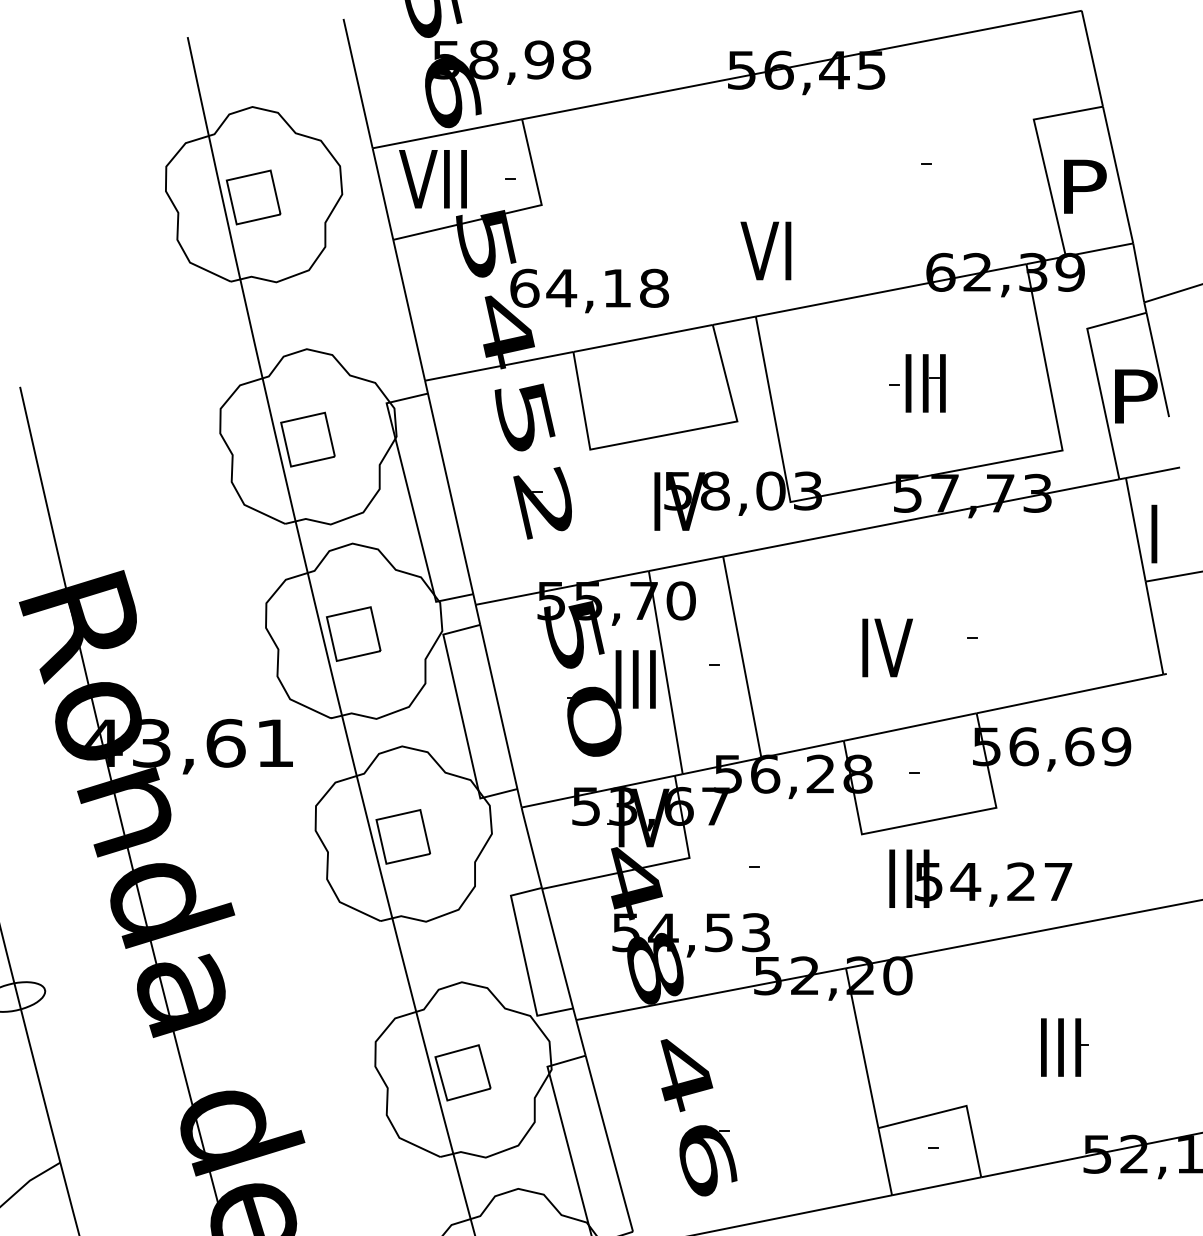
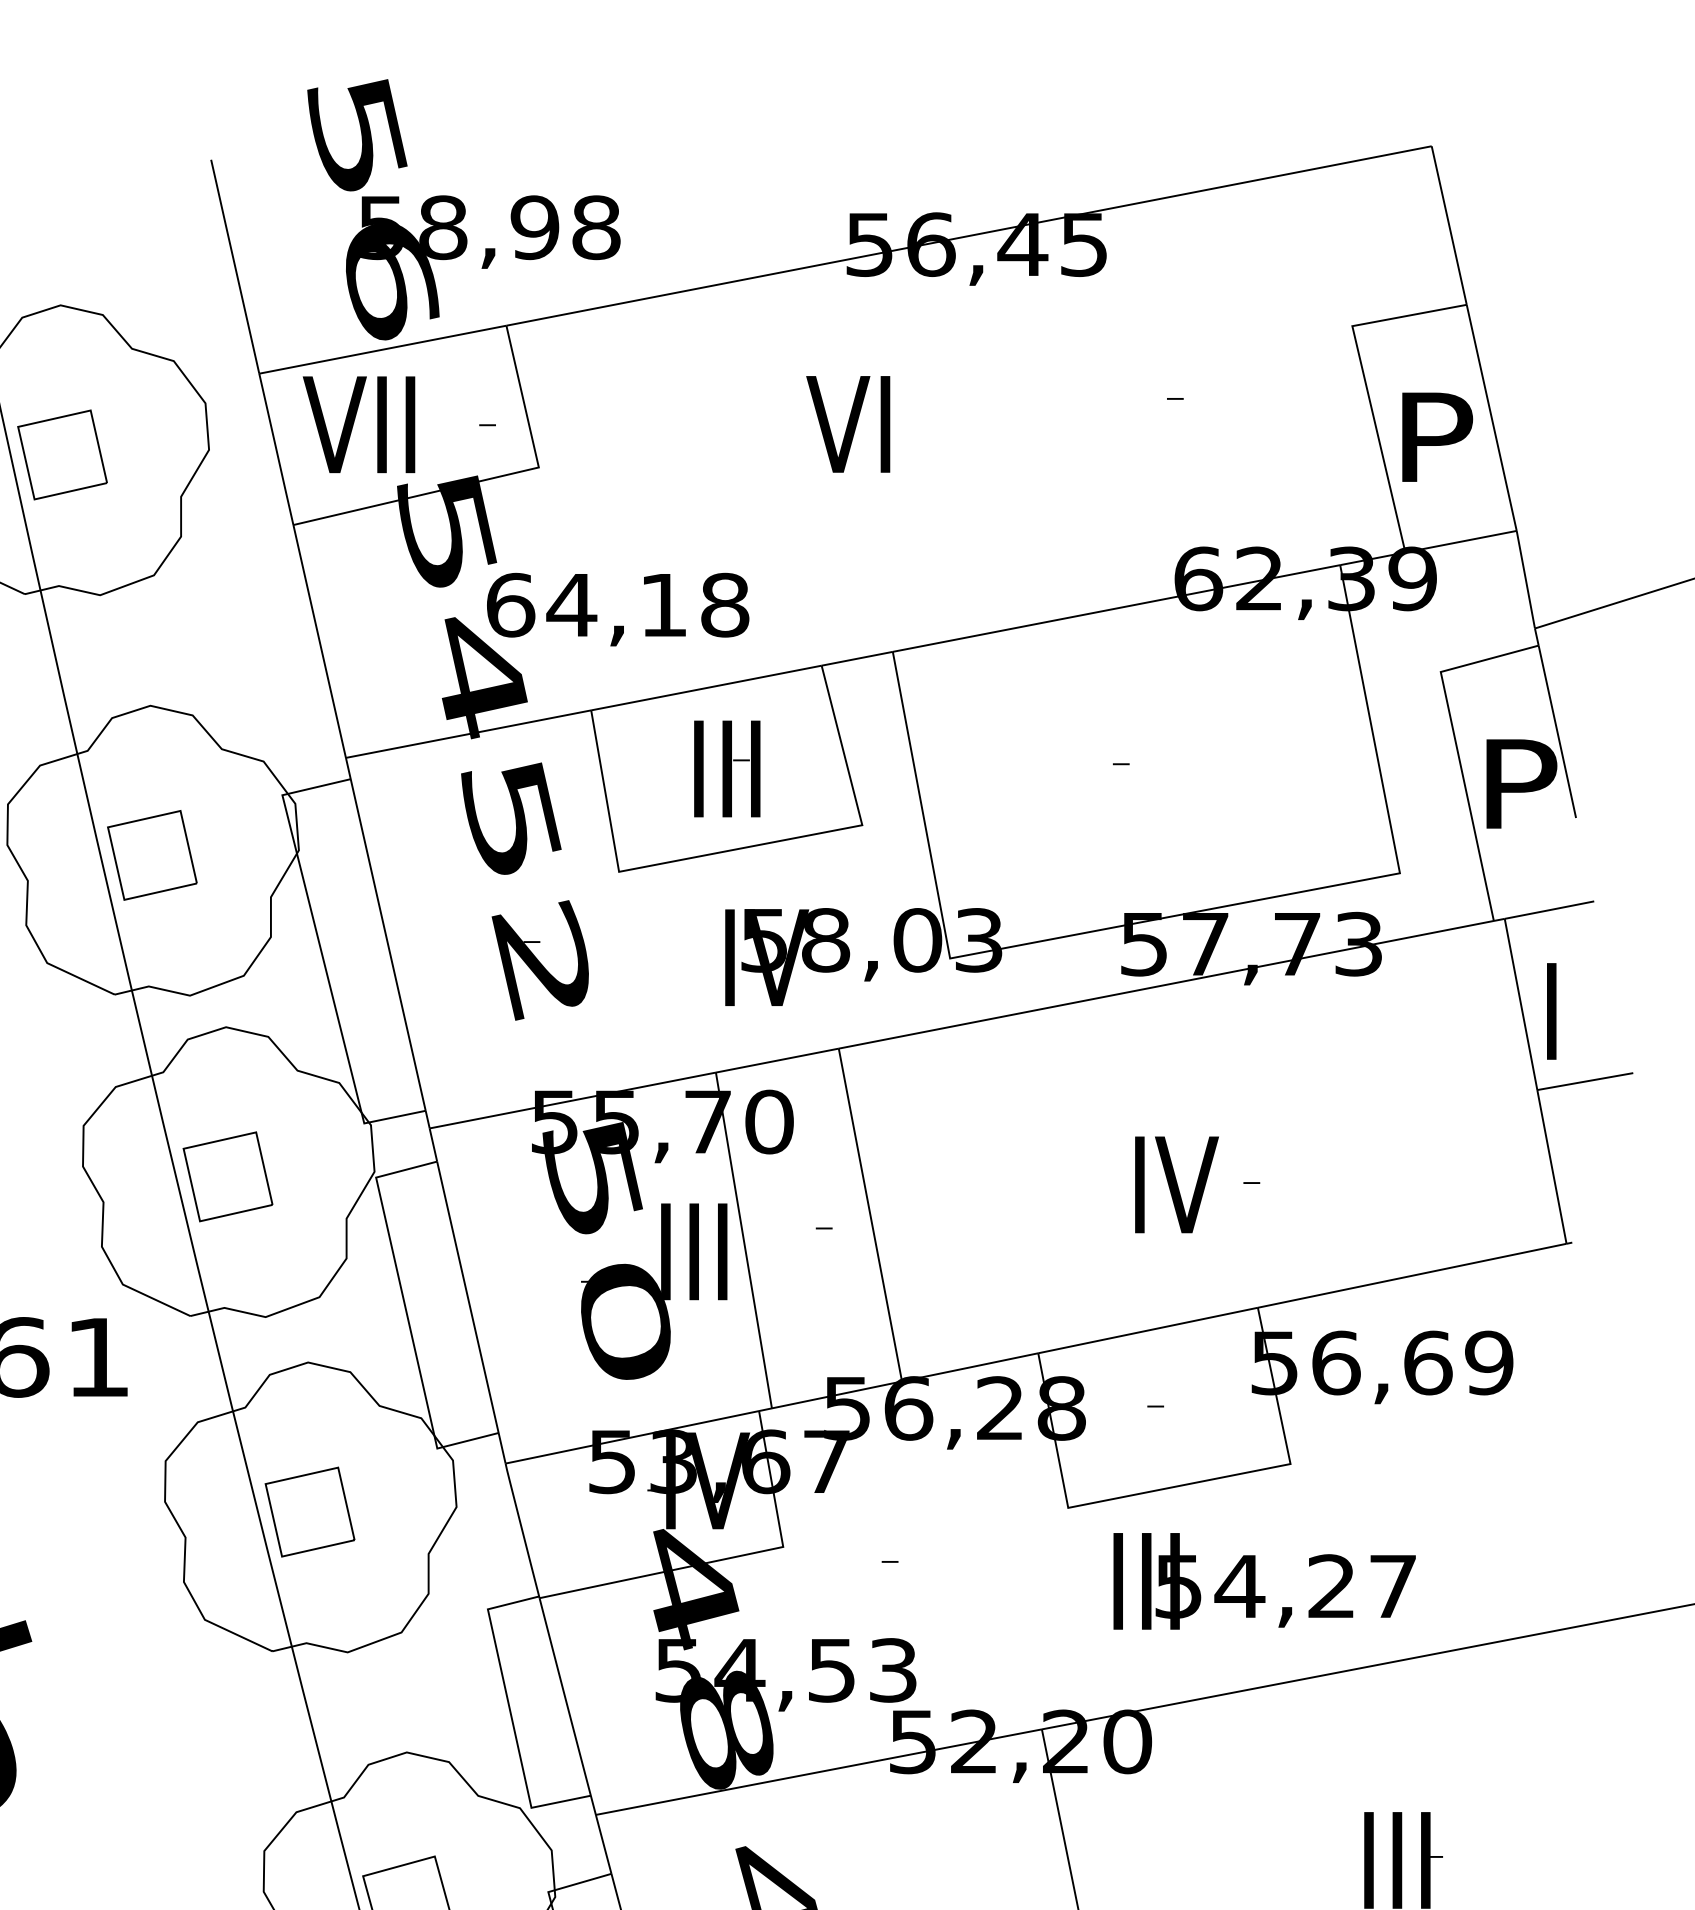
text: (765, 250) -> (847, 423), moved
part: (925, 383) -> (726, 769), moved
text: (887, 647) -> (1176, 1184), moved

